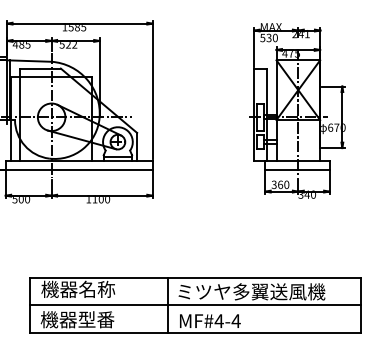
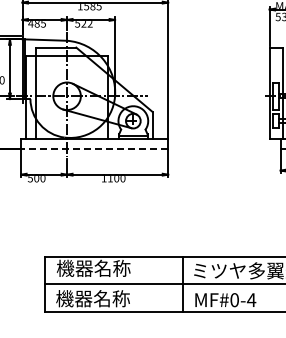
line: (79, 169) -> (94, 148), solid -> dashed
text: (96, 319) -> (111, 298), 機器型番 -> 機器名称
text: (218, 321) -> (233, 300), MF#4-4 -> MF#0-4

